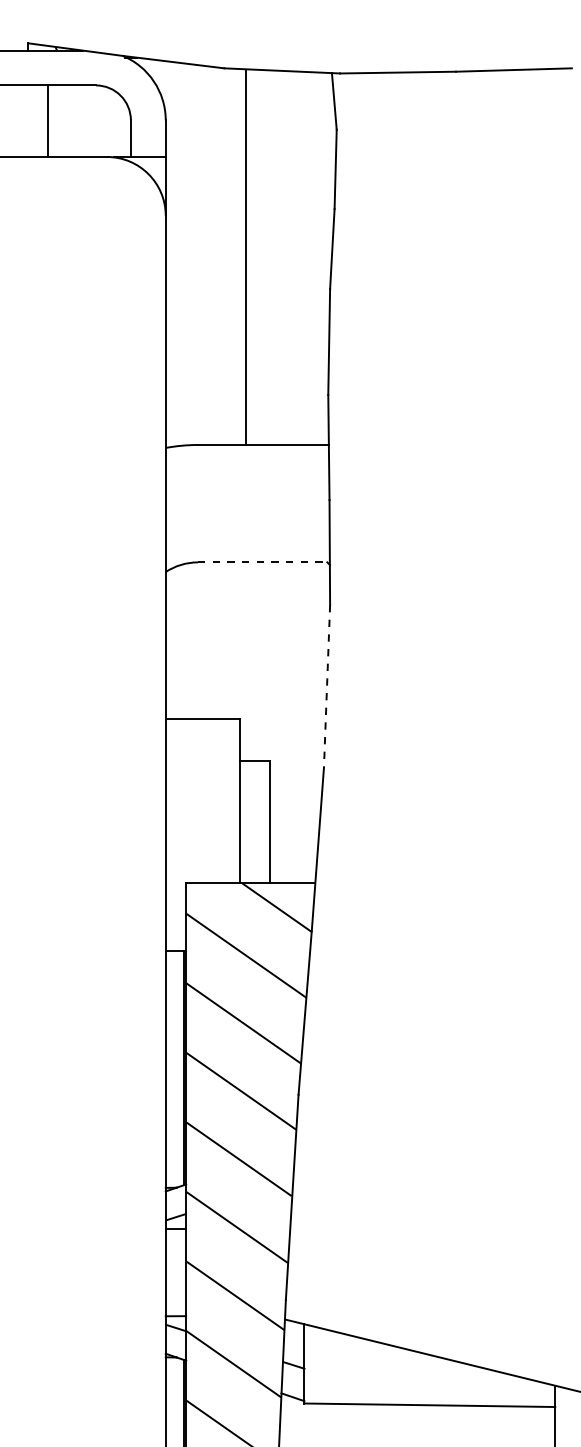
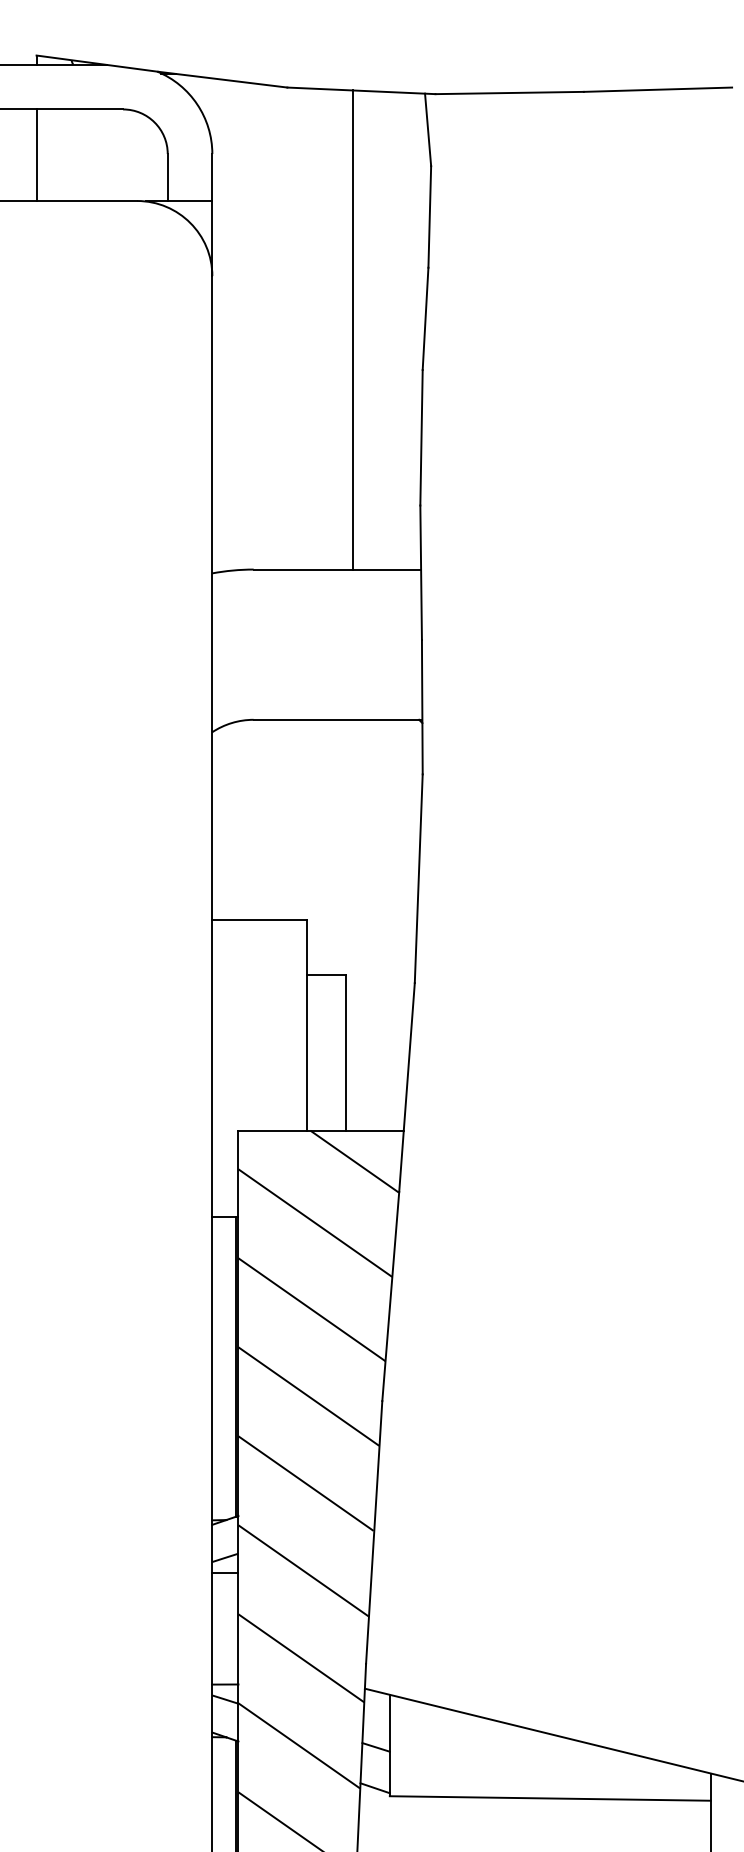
line: (47, 121) -> (36, 155), moved
line: (245, 257) -> (352, 329), moved
line: (264, 562) -> (338, 719), dashed -> solid
line: (326, 687) -> (418, 879), dashed -> solid

